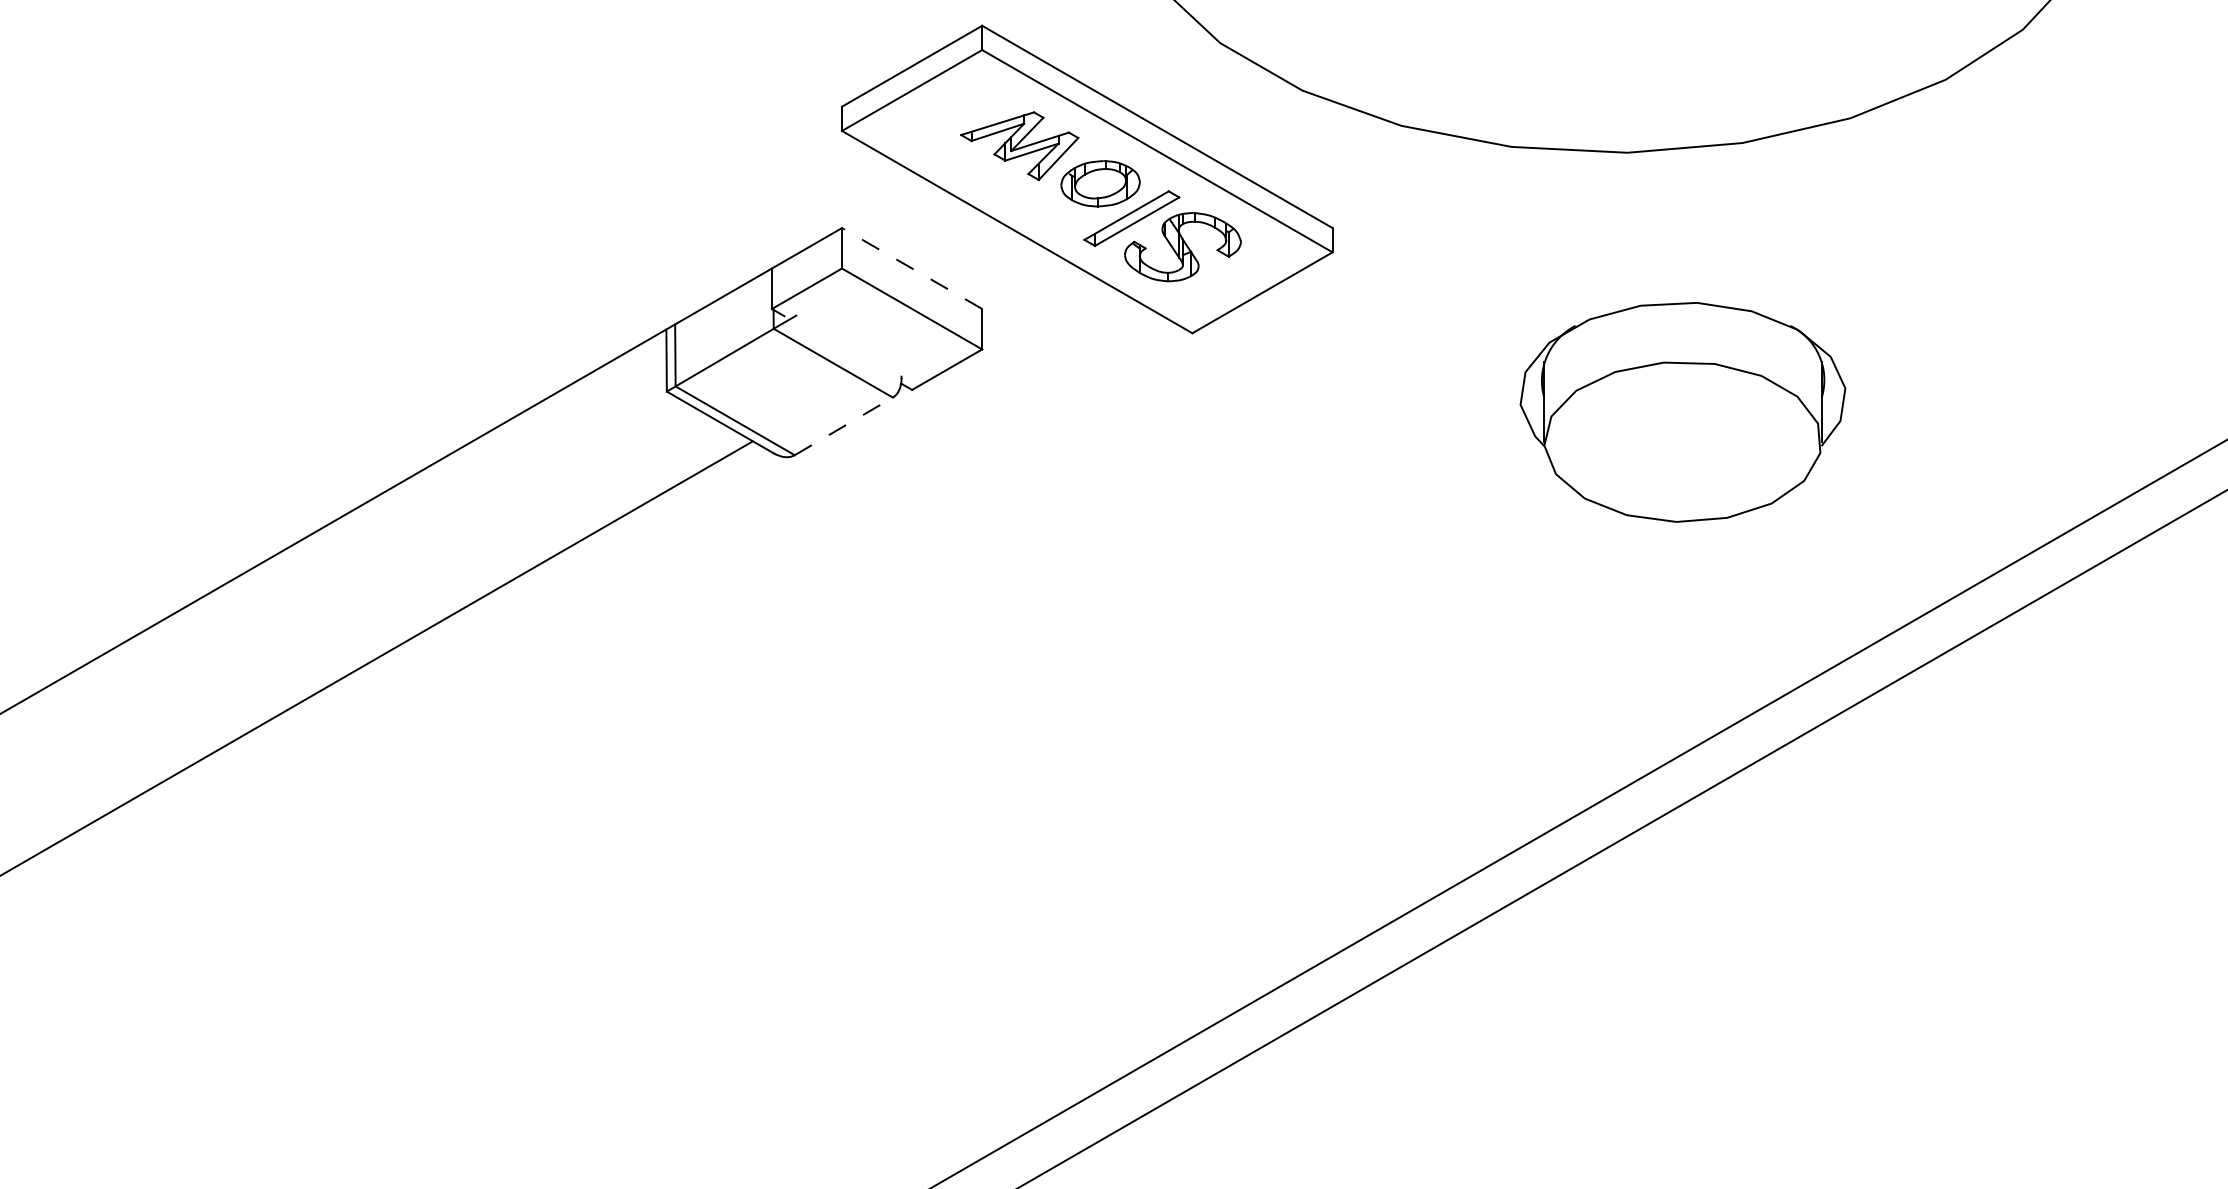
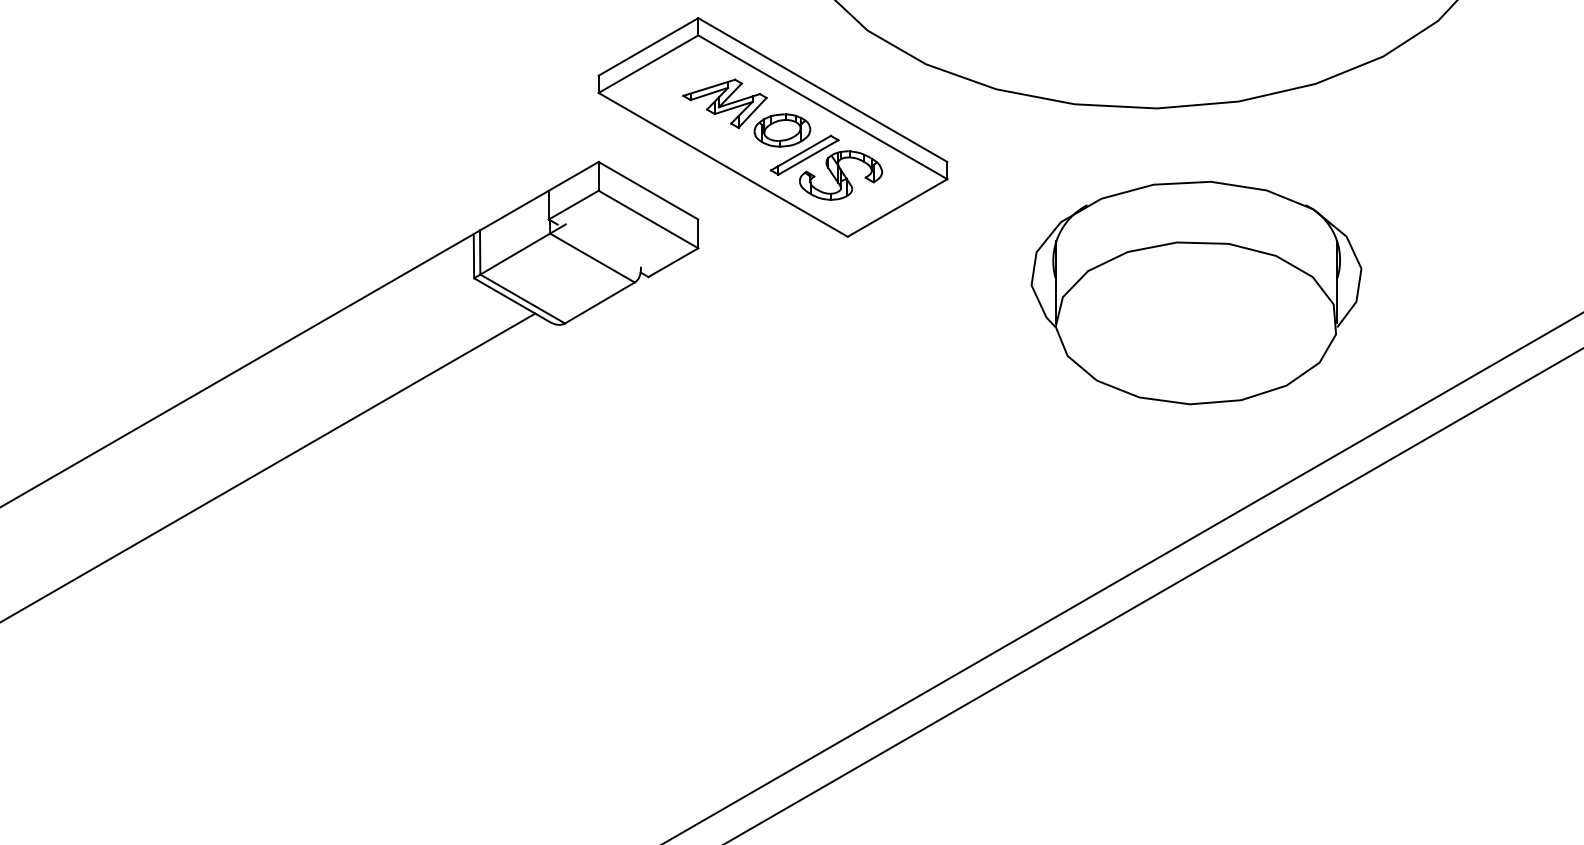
line: (912, 268) -> (648, 190), dashed -> solid
part: (1682, 411) -> (1196, 292), size x1.43
line: (844, 425) -> (600, 302), dashed -> solid

